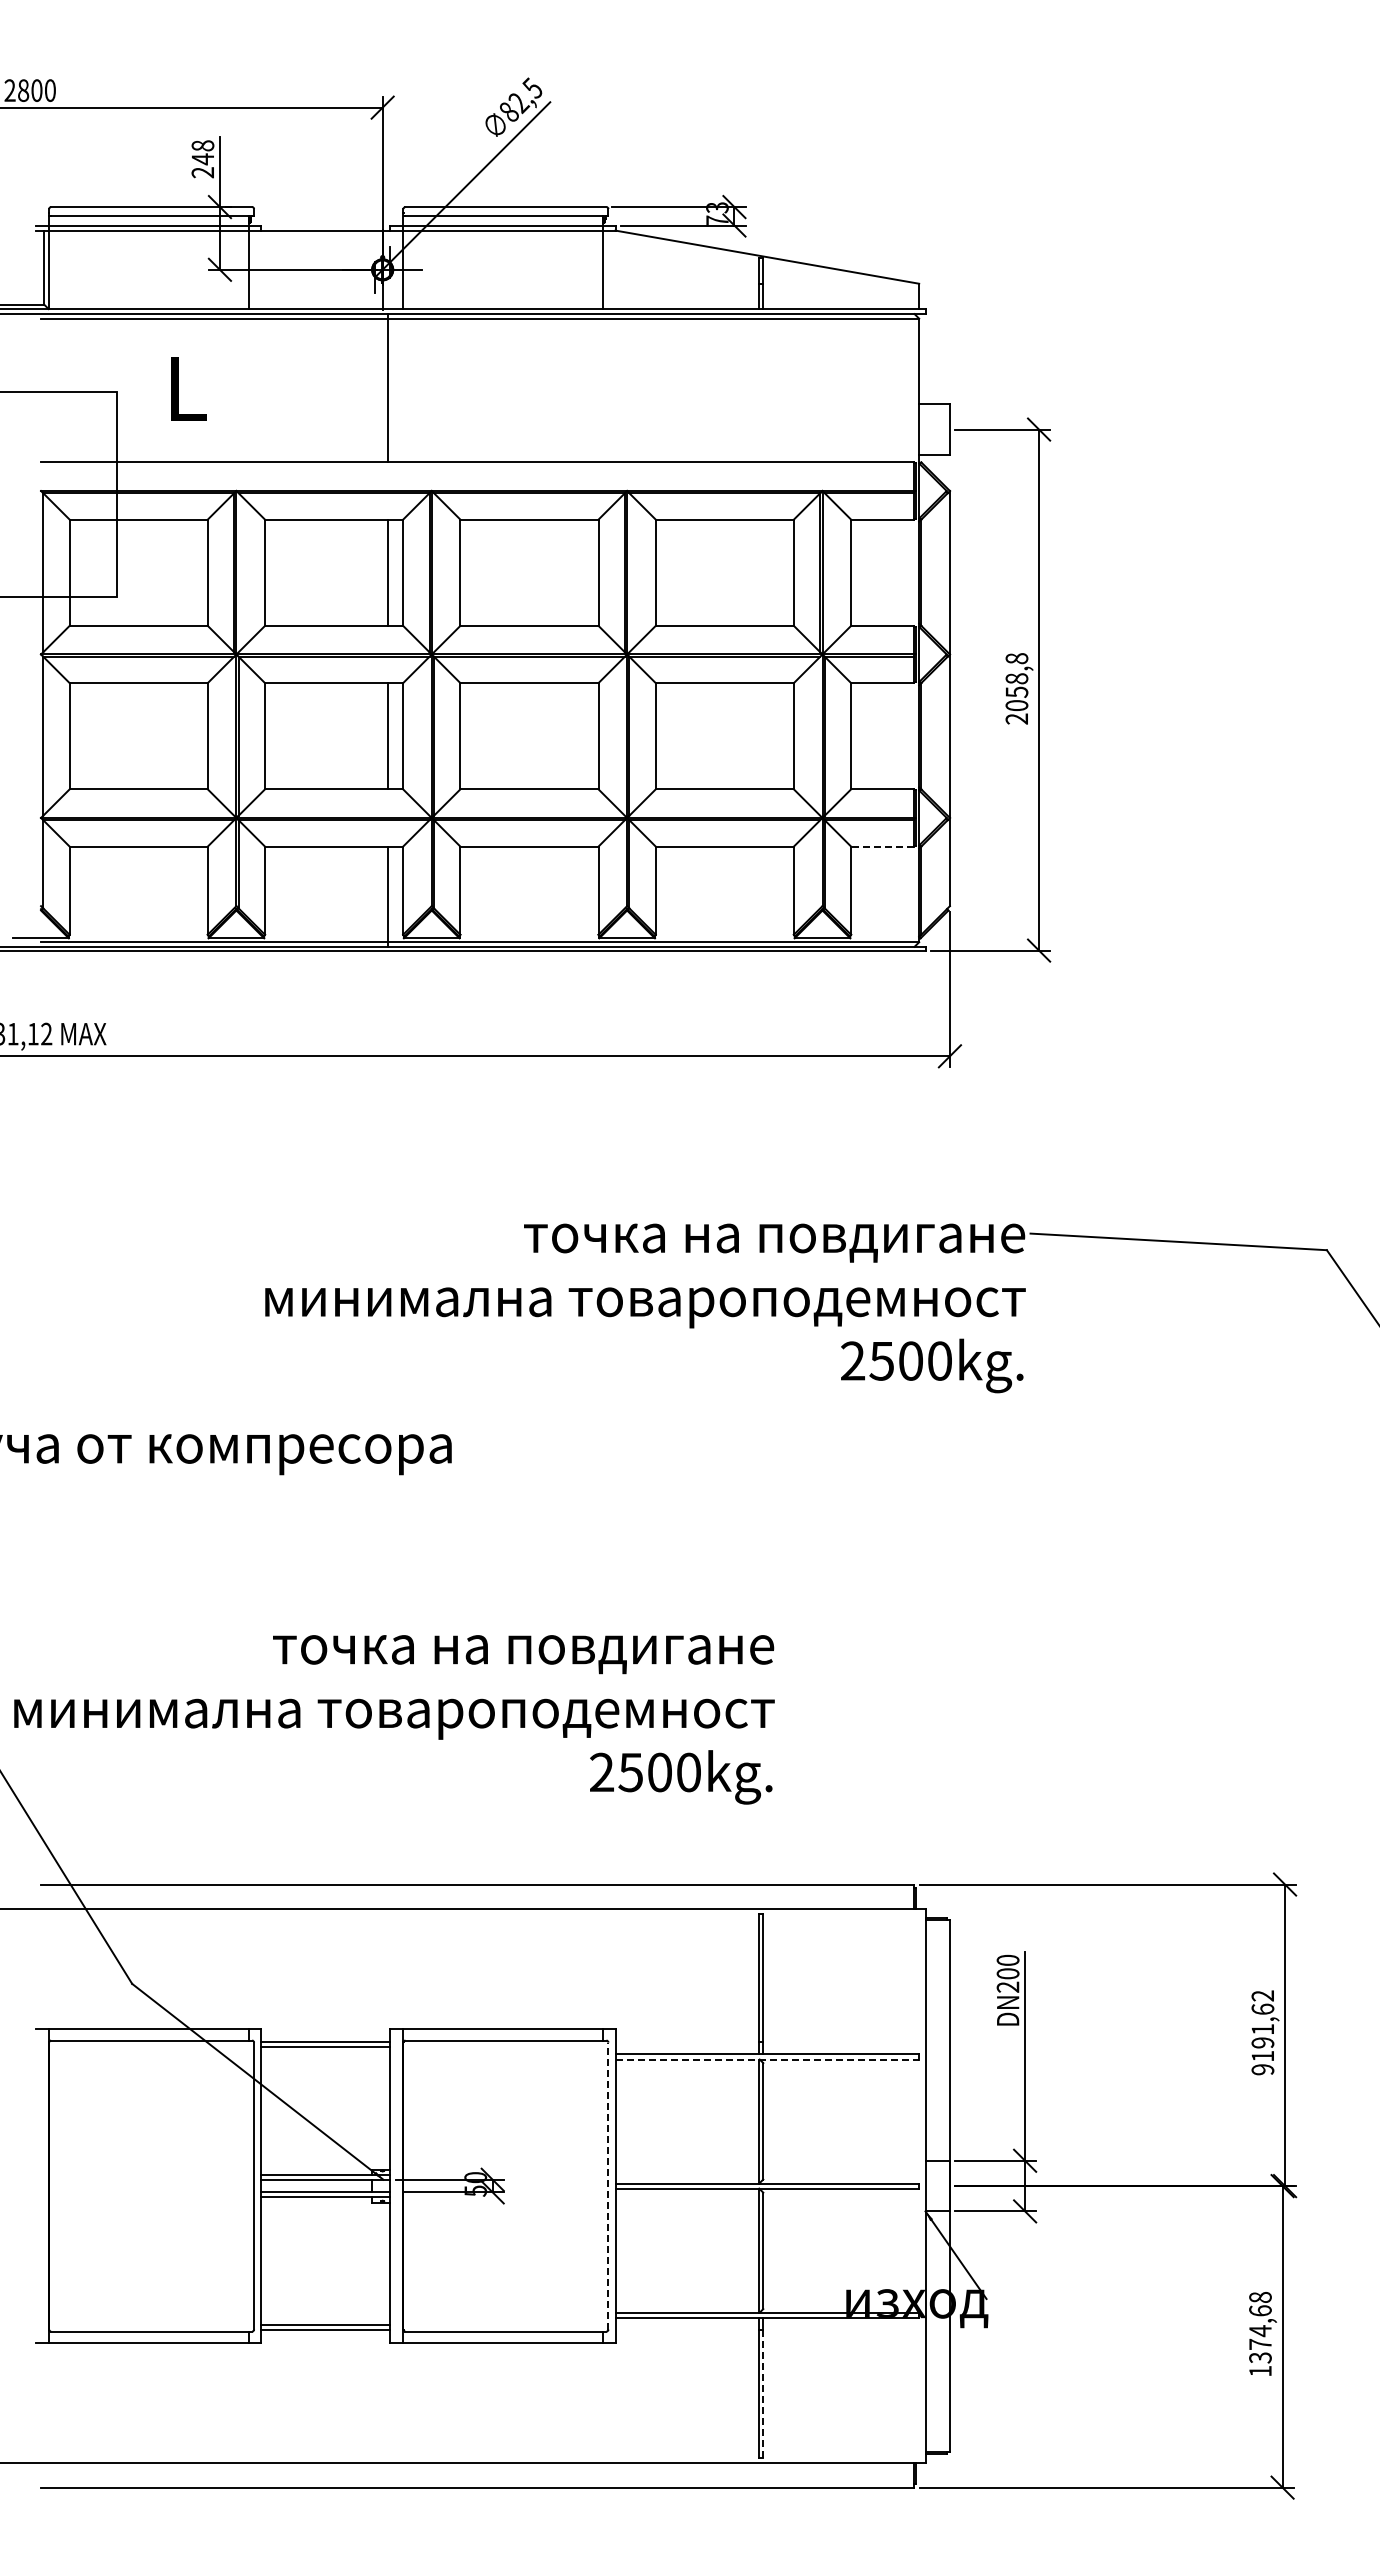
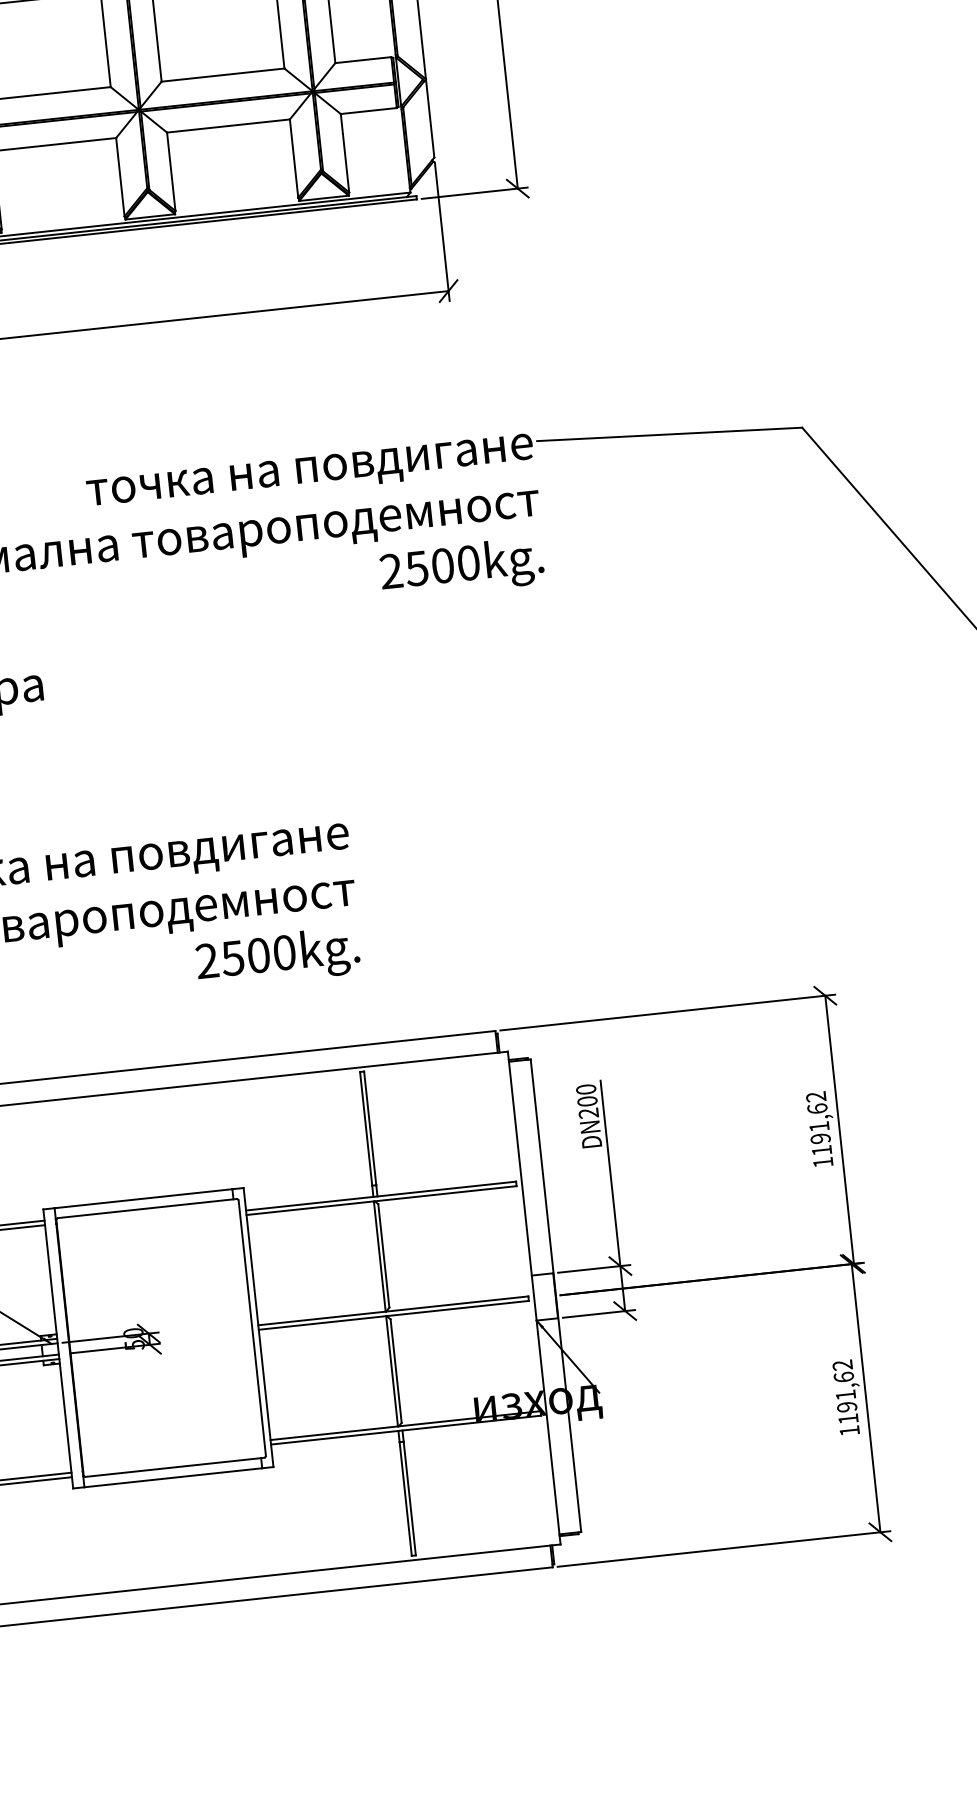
line: (882, 846) -> (368, 110), dashed -> solid
line: (767, 2059) -> (381, 1200), dashed -> solid
text: (1262, 2069) -> (822, 1162), 9191,62 -> 1191,62
line: (608, 2185) -> (252, 1327), dashed -> solid
text: (1260, 2327) -> (845, 1391), 1374,68 -> 1191,62
line: (763, 2394) -> (409, 1498), dashed -> solid

